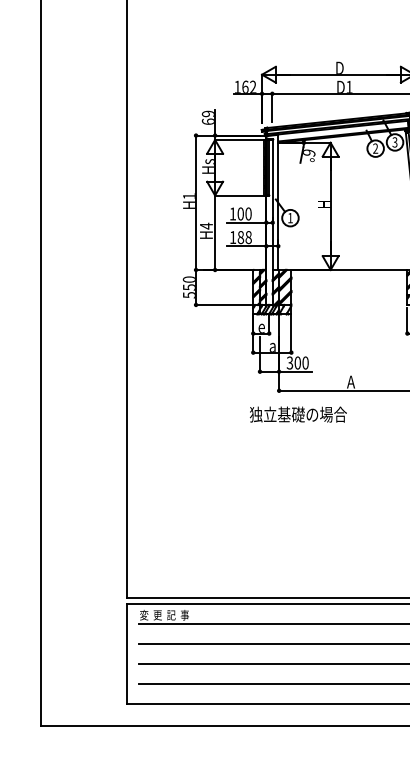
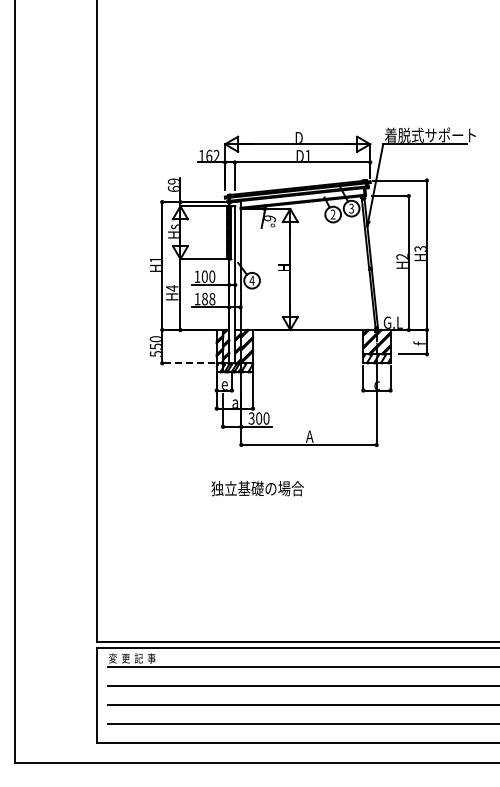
text: (289, 217) -> (251, 280), 1 -> 4
line: (222, 305) -> (187, 363), solid -> dashed
text: (298, 414) -> (257, 488), moved

